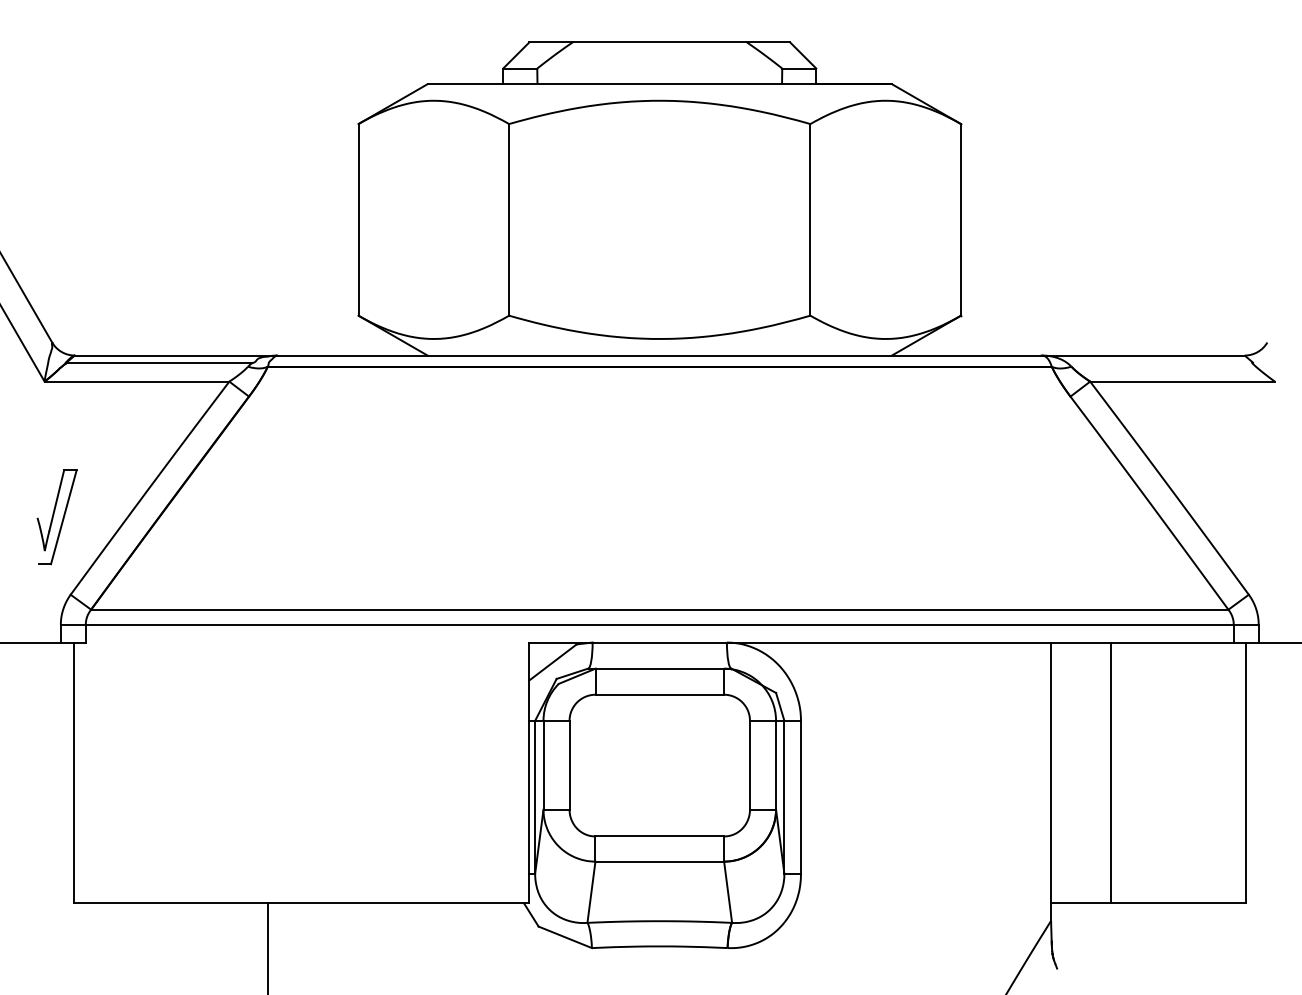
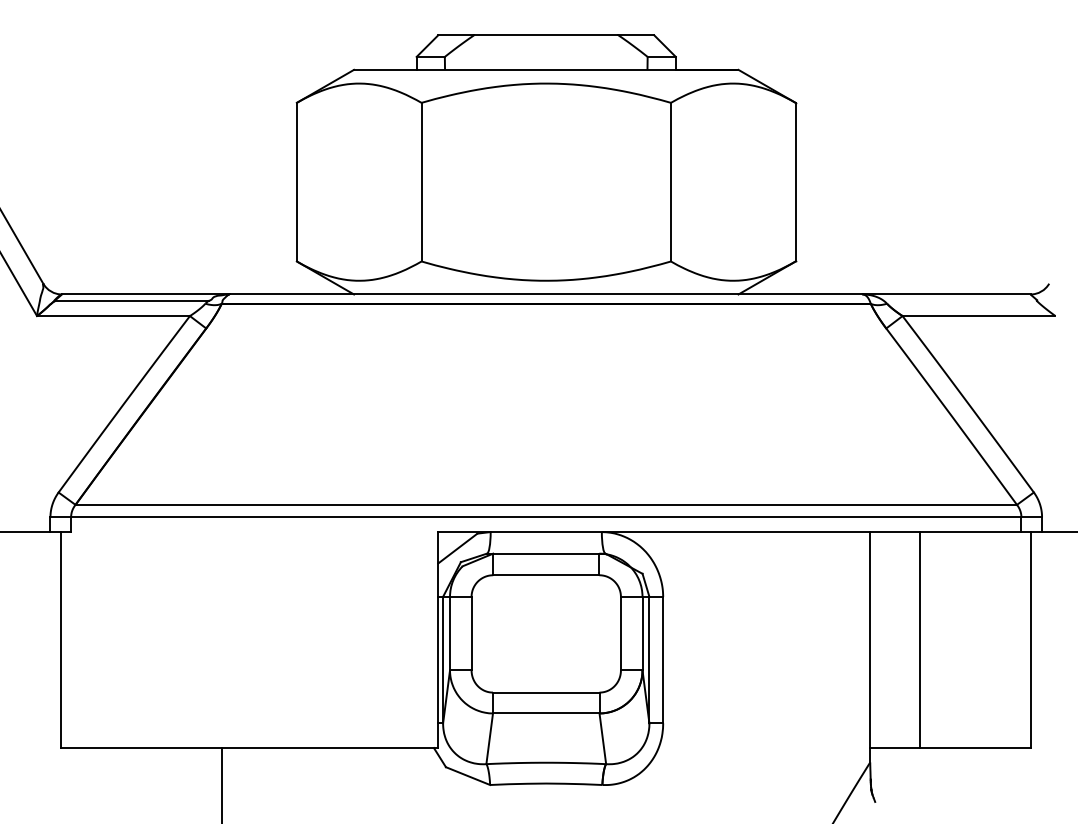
part: (57, 517) -> (47, 428), removed

